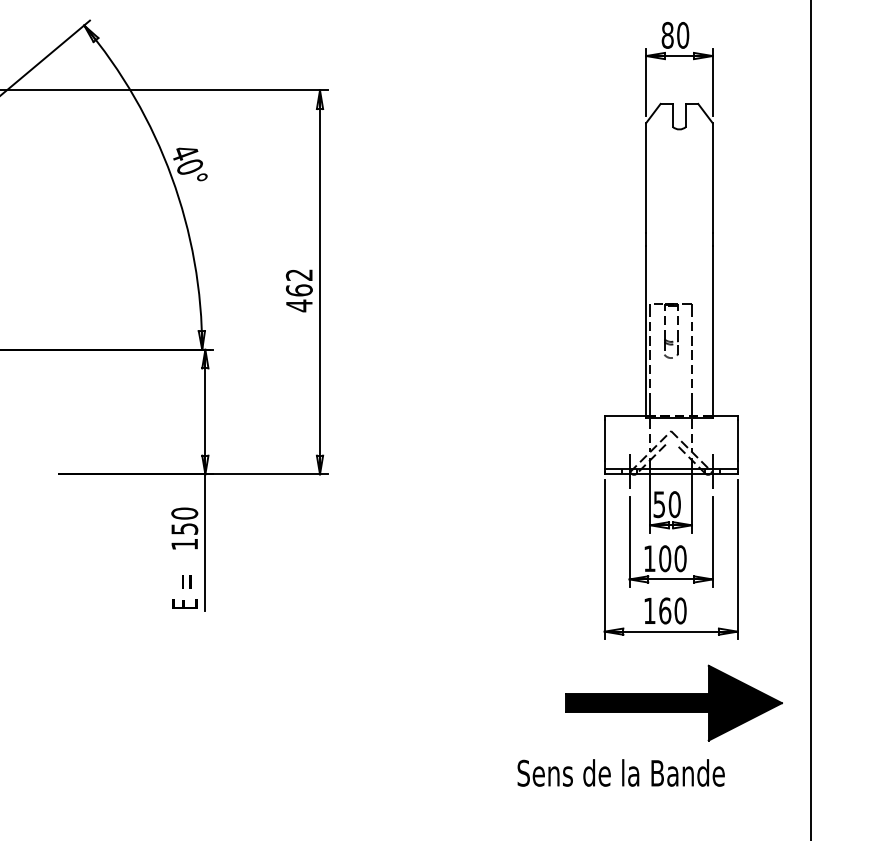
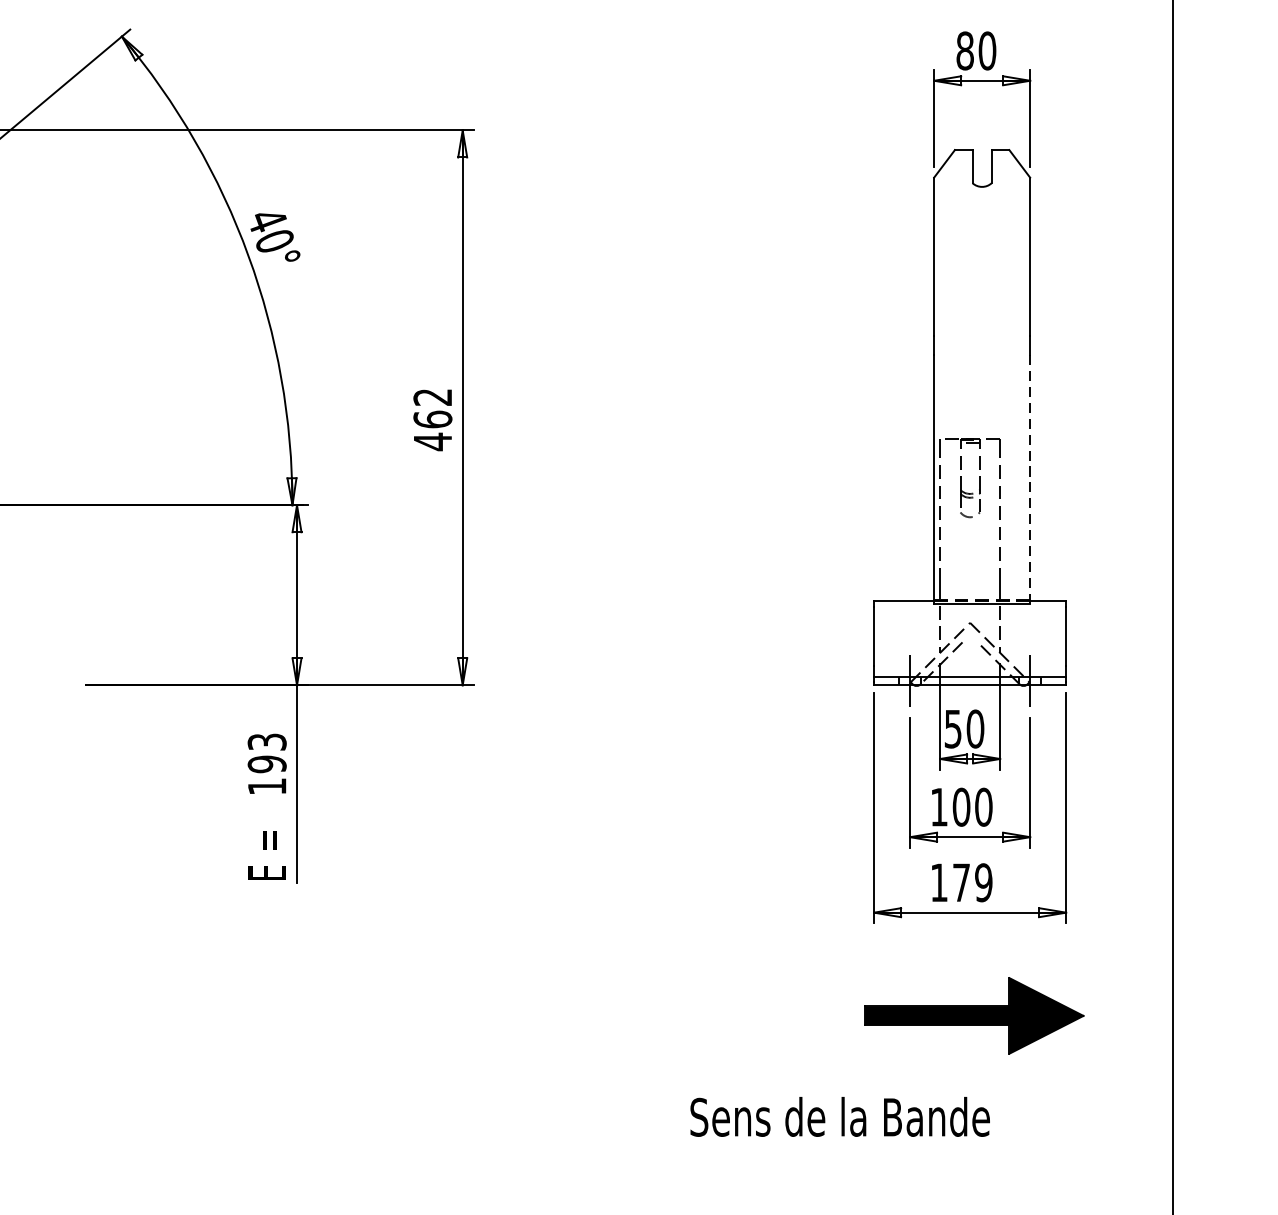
line: (712, 331) -> (1029, 478), solid -> dashed
text: (184, 521) -> (266, 753), 150 -> 193
text: (672, 610) -> (972, 882), 160 -> 179
part: (673, 702) -> (973, 1015), size x0.7
text: (620, 772) -> (839, 1116), moved

